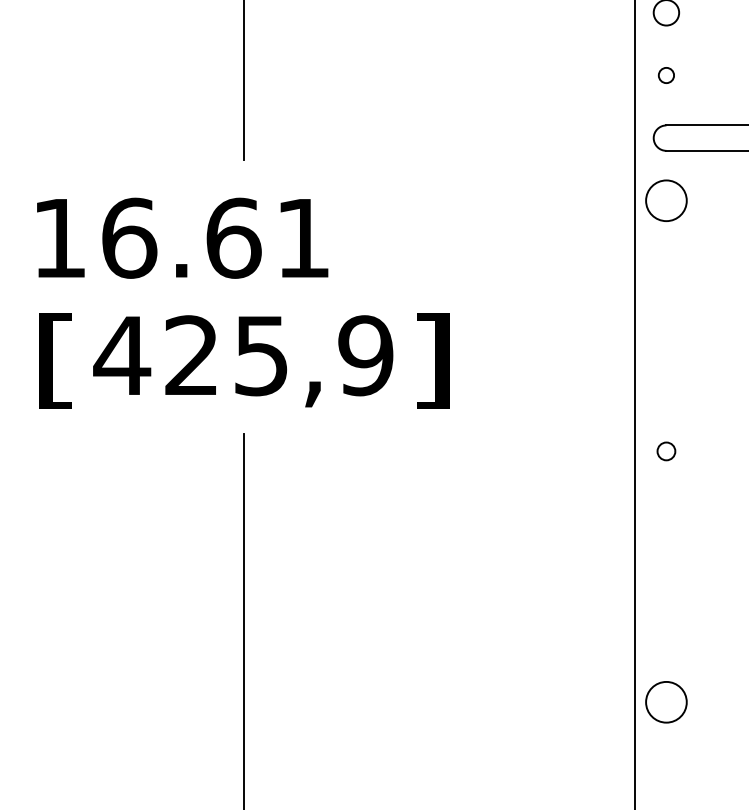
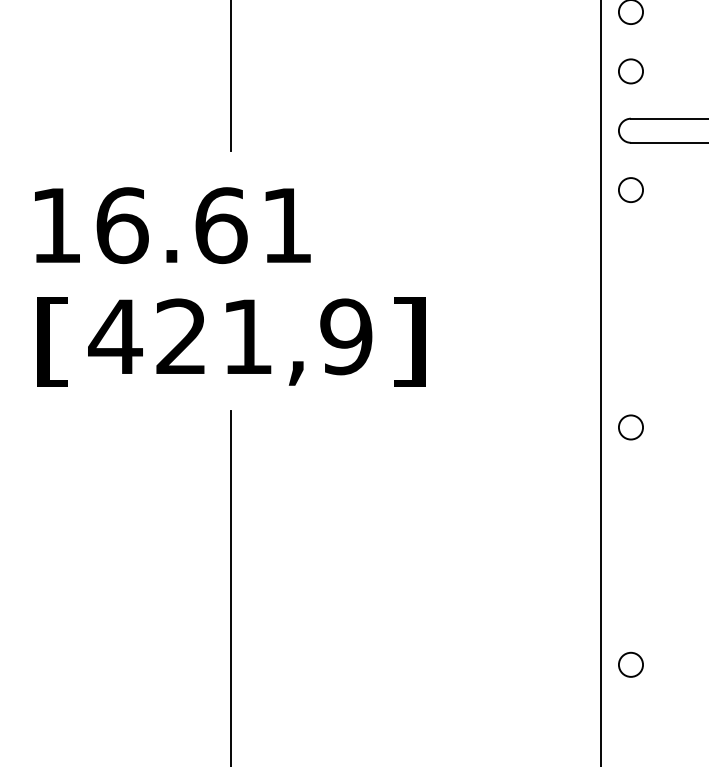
circle: (665, 75) -> (630, 71), size x1.67
circle: (665, 201) -> (630, 190), size x0.62
text: (260, 356) -> (246, 337), 425,9 -> 421,9
circle: (665, 451) -> (630, 427), size x1.43
circle: (665, 701) -> (630, 664), size x0.62

